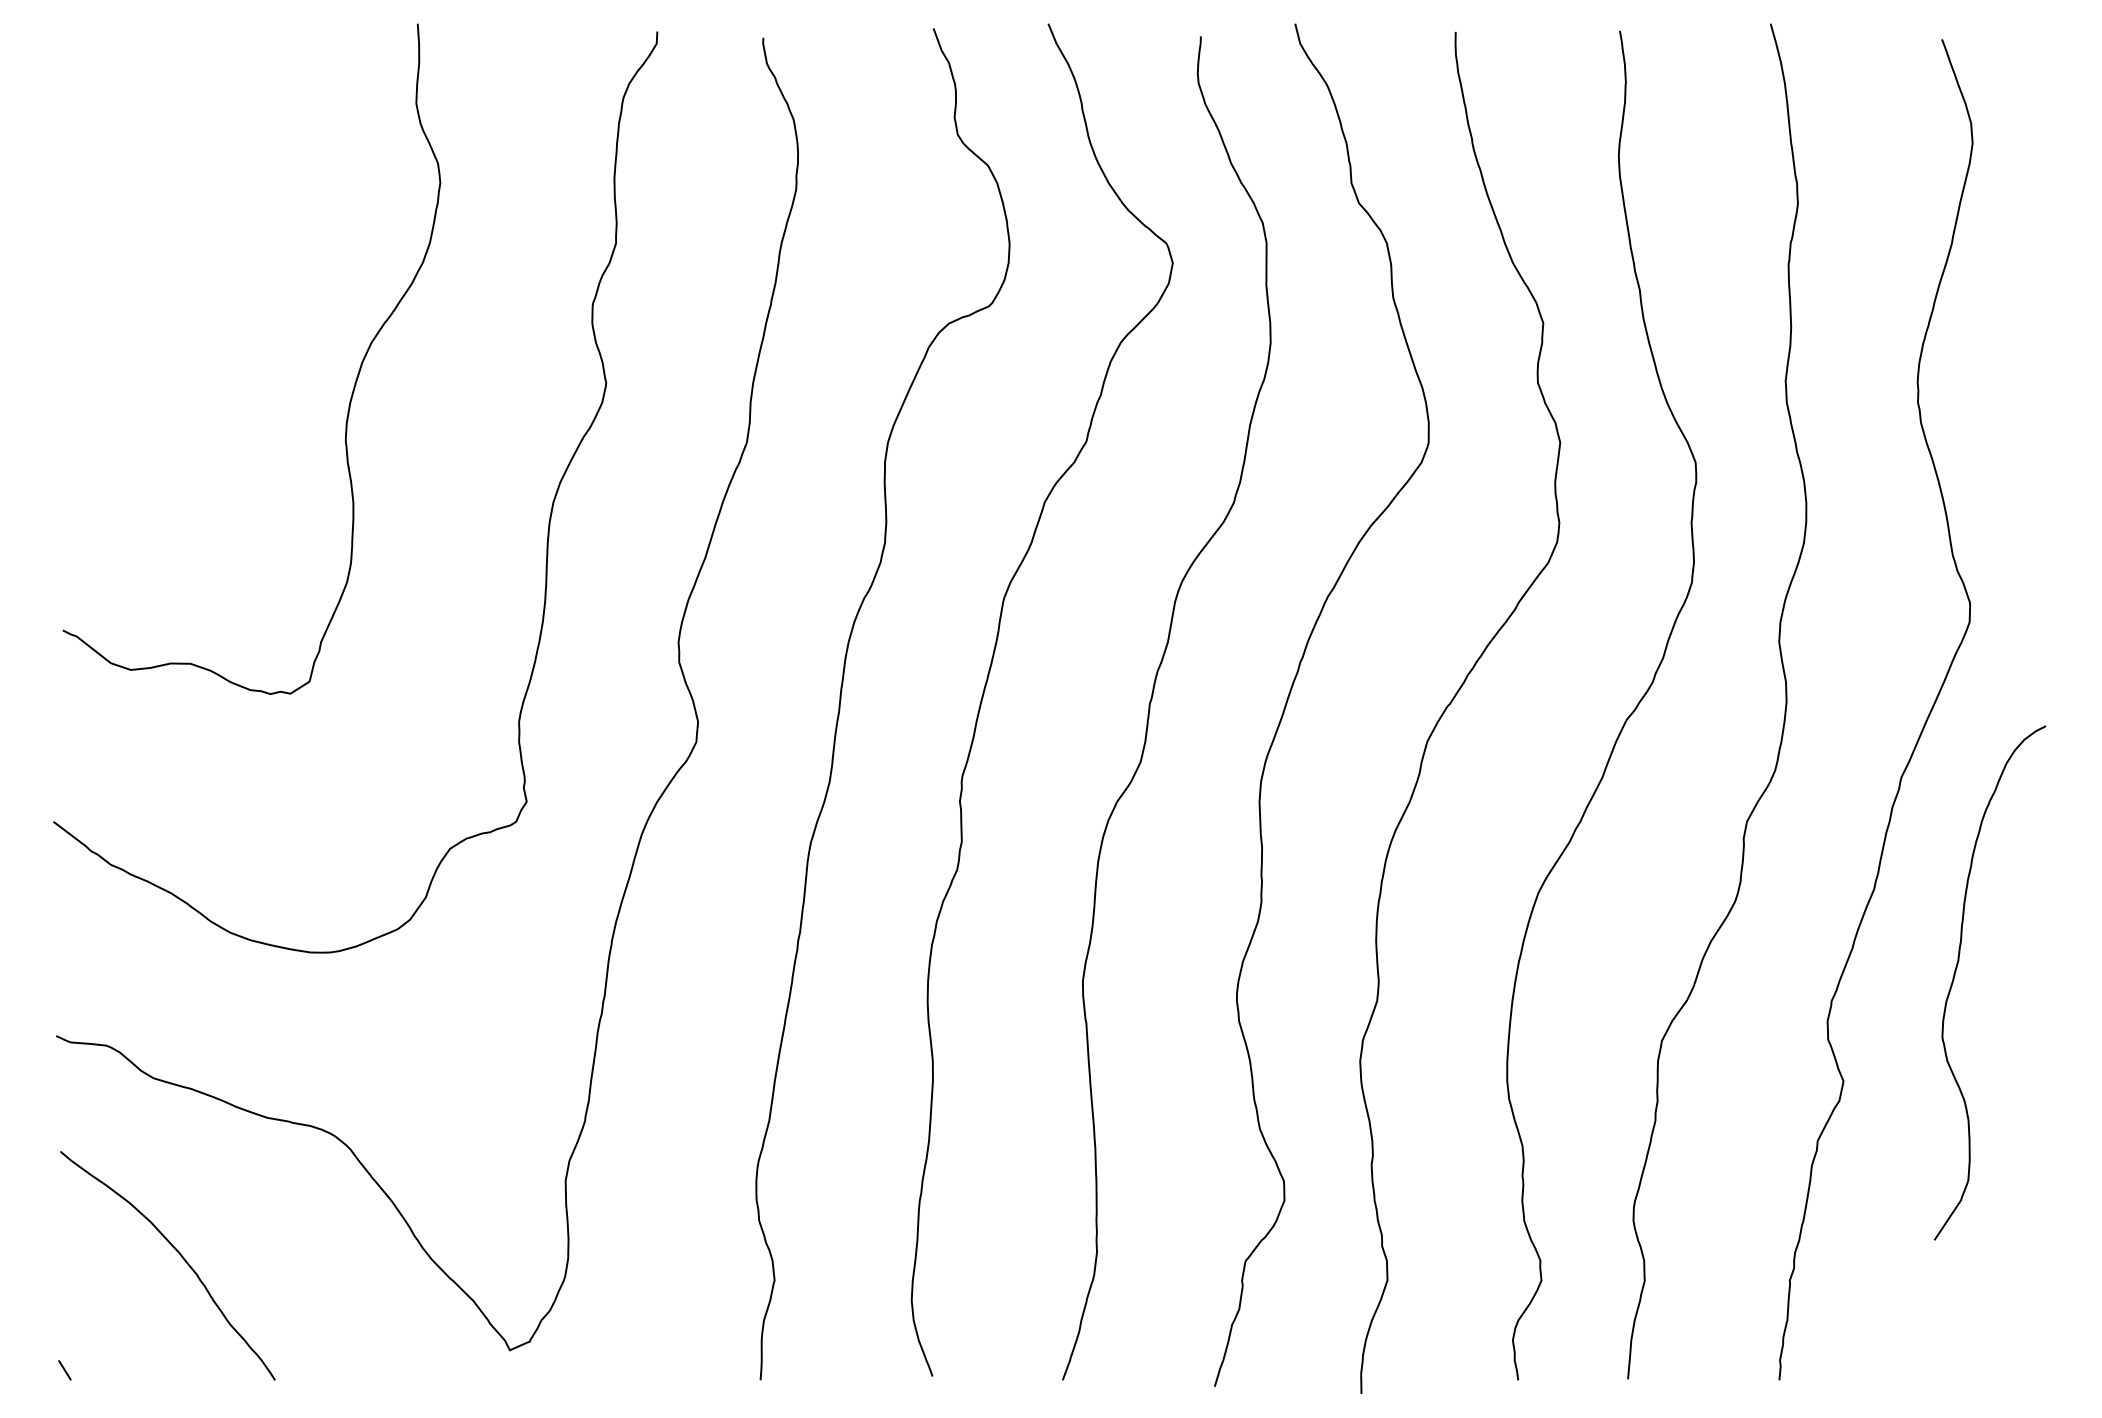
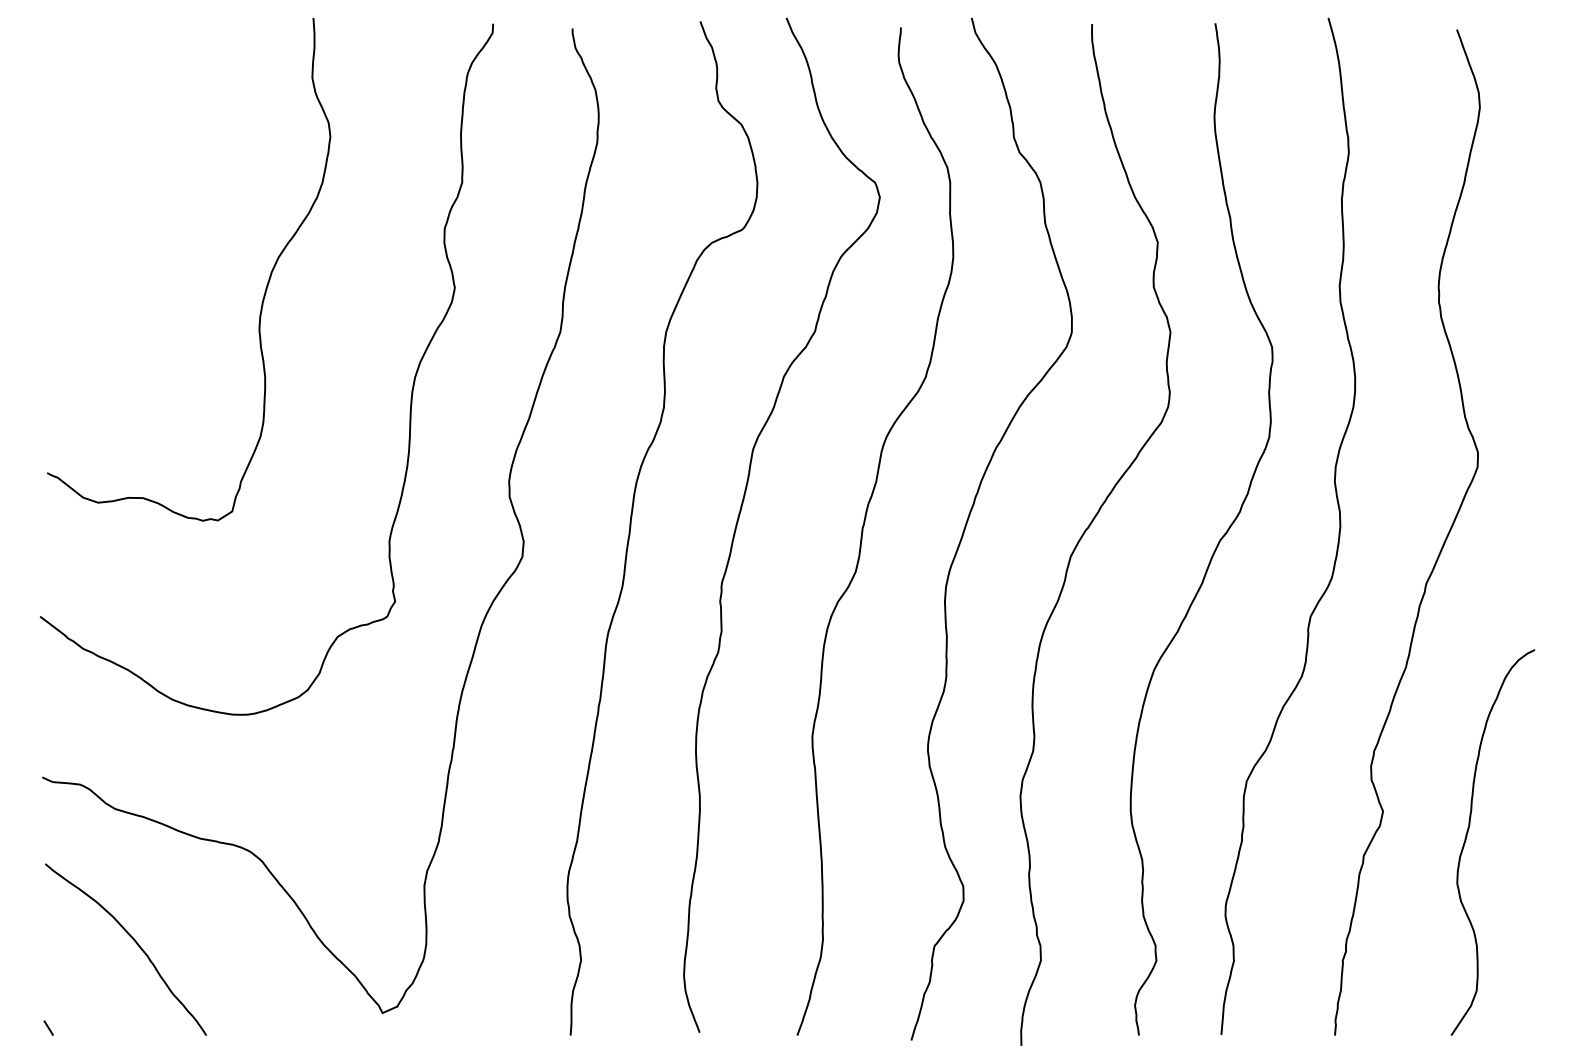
curve: (1955, 975) -> (1467, 836), moved

